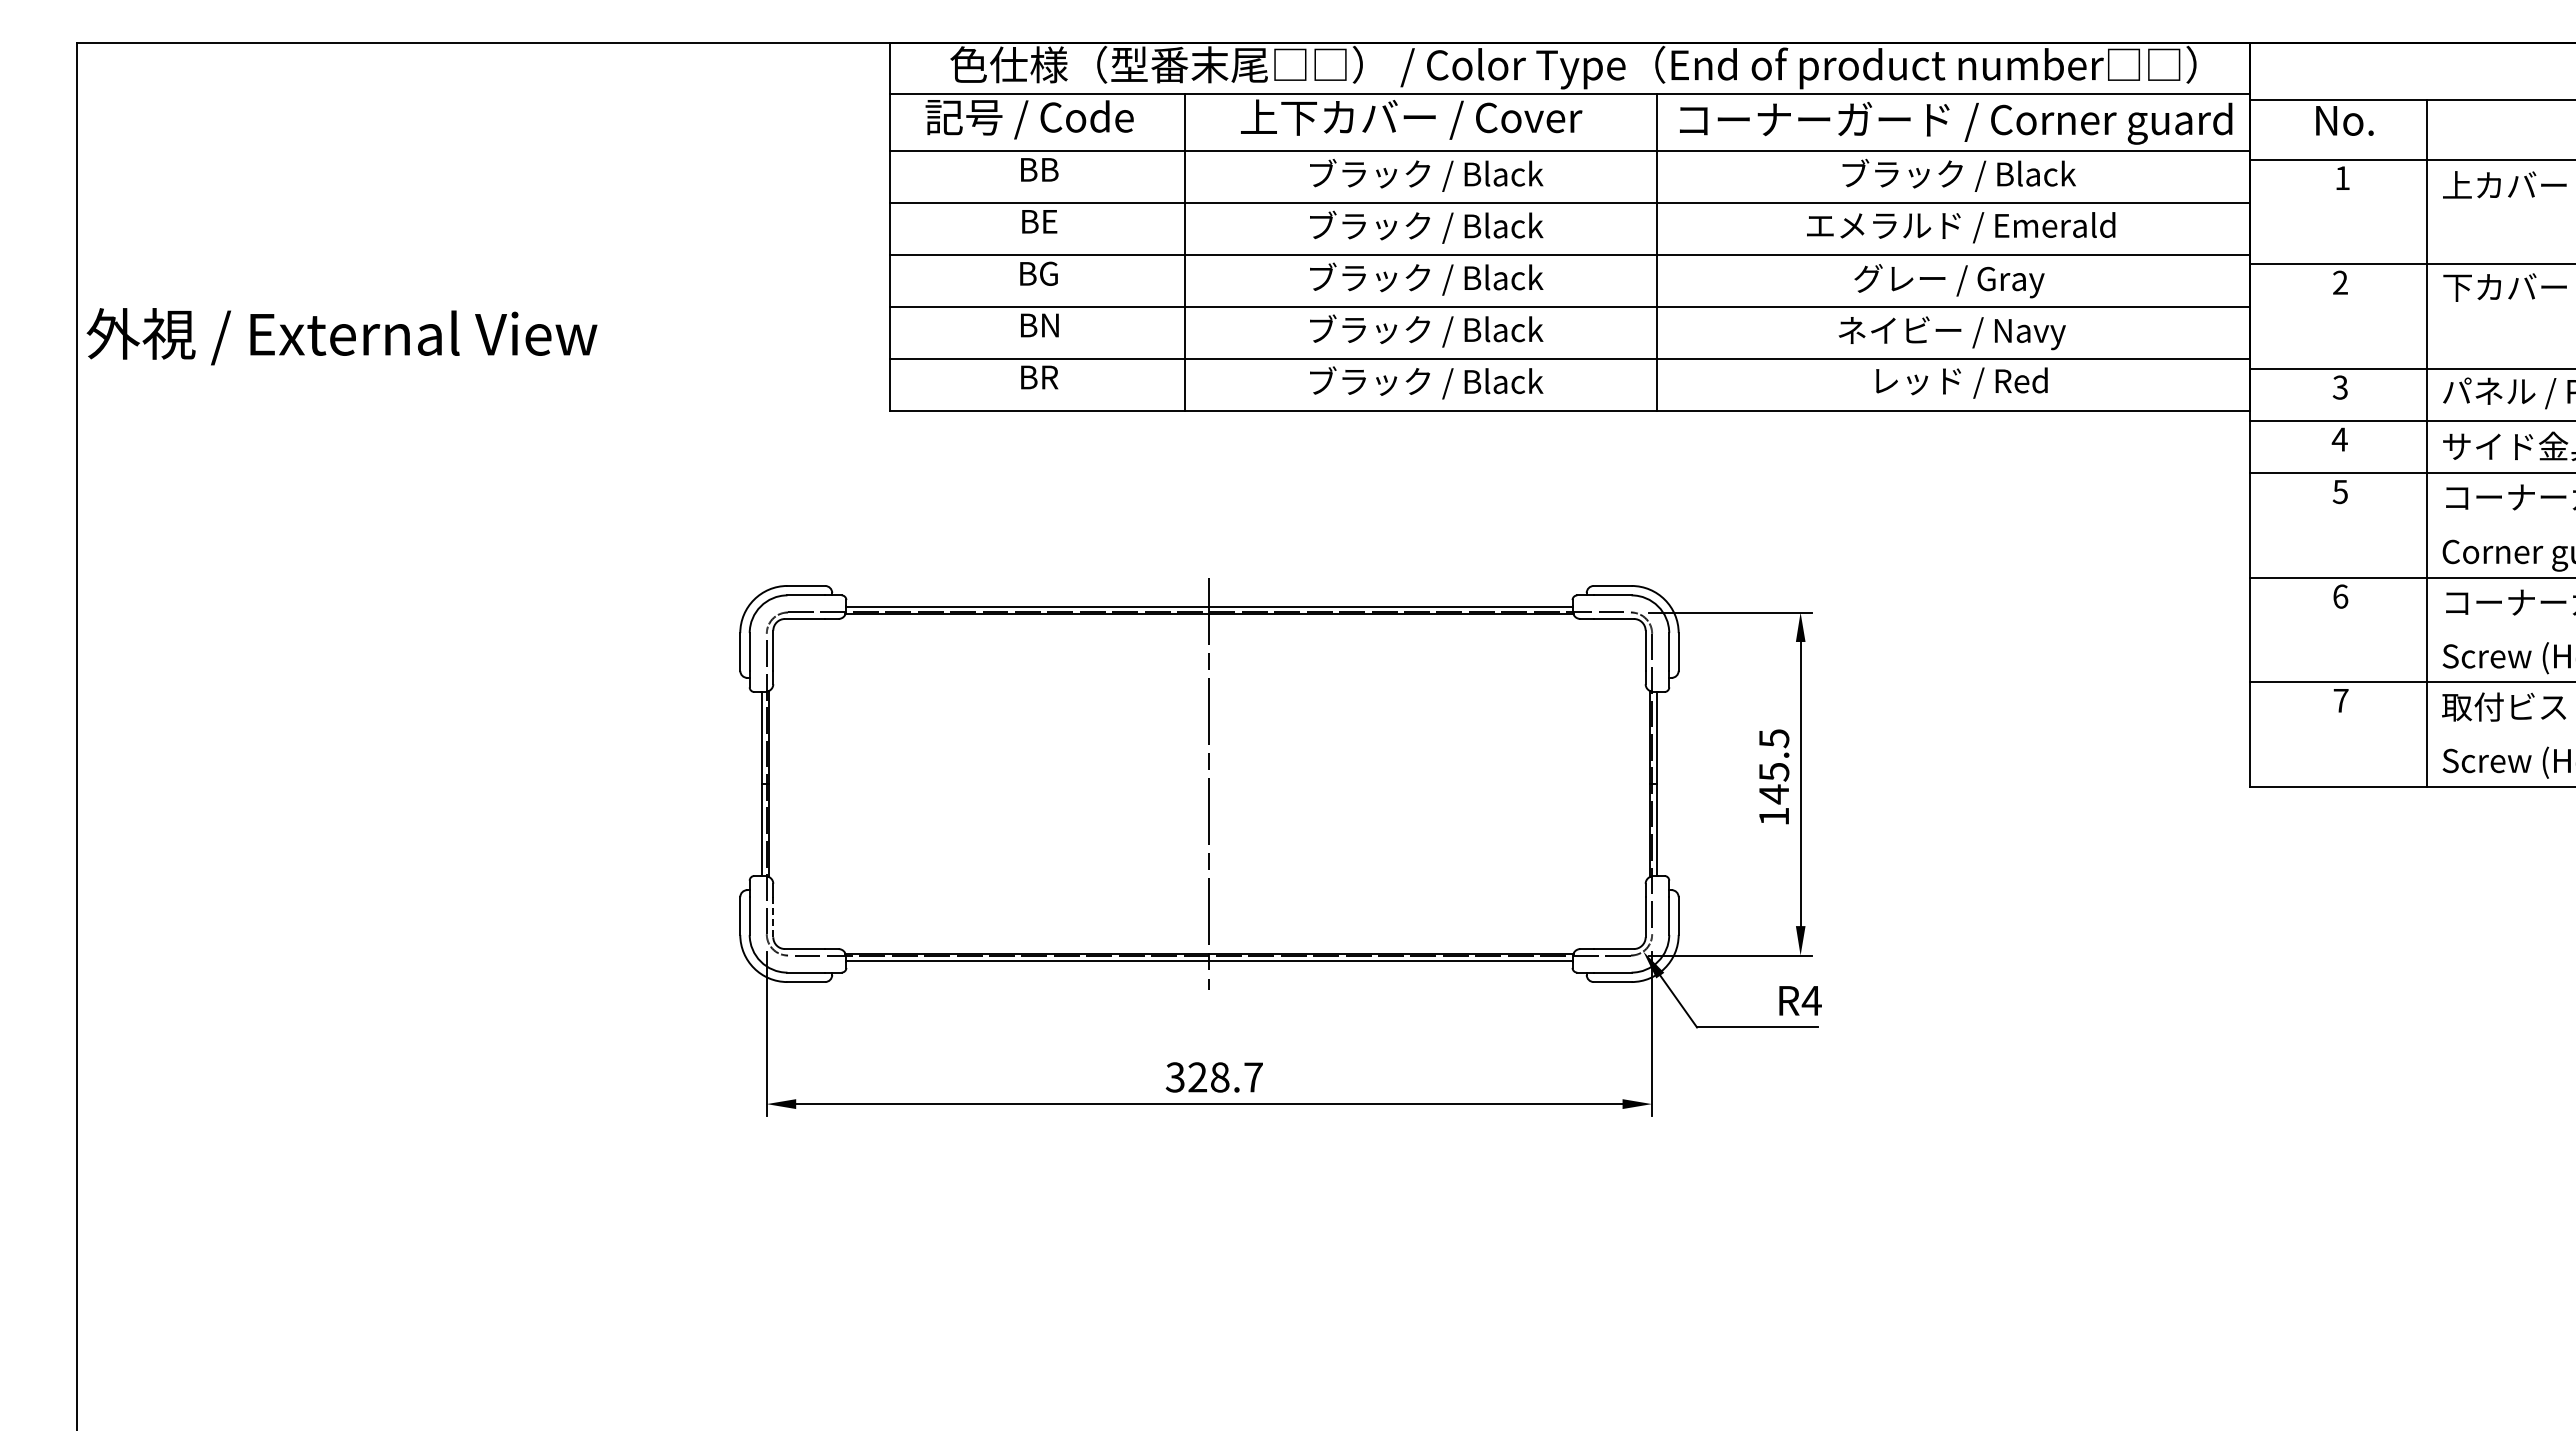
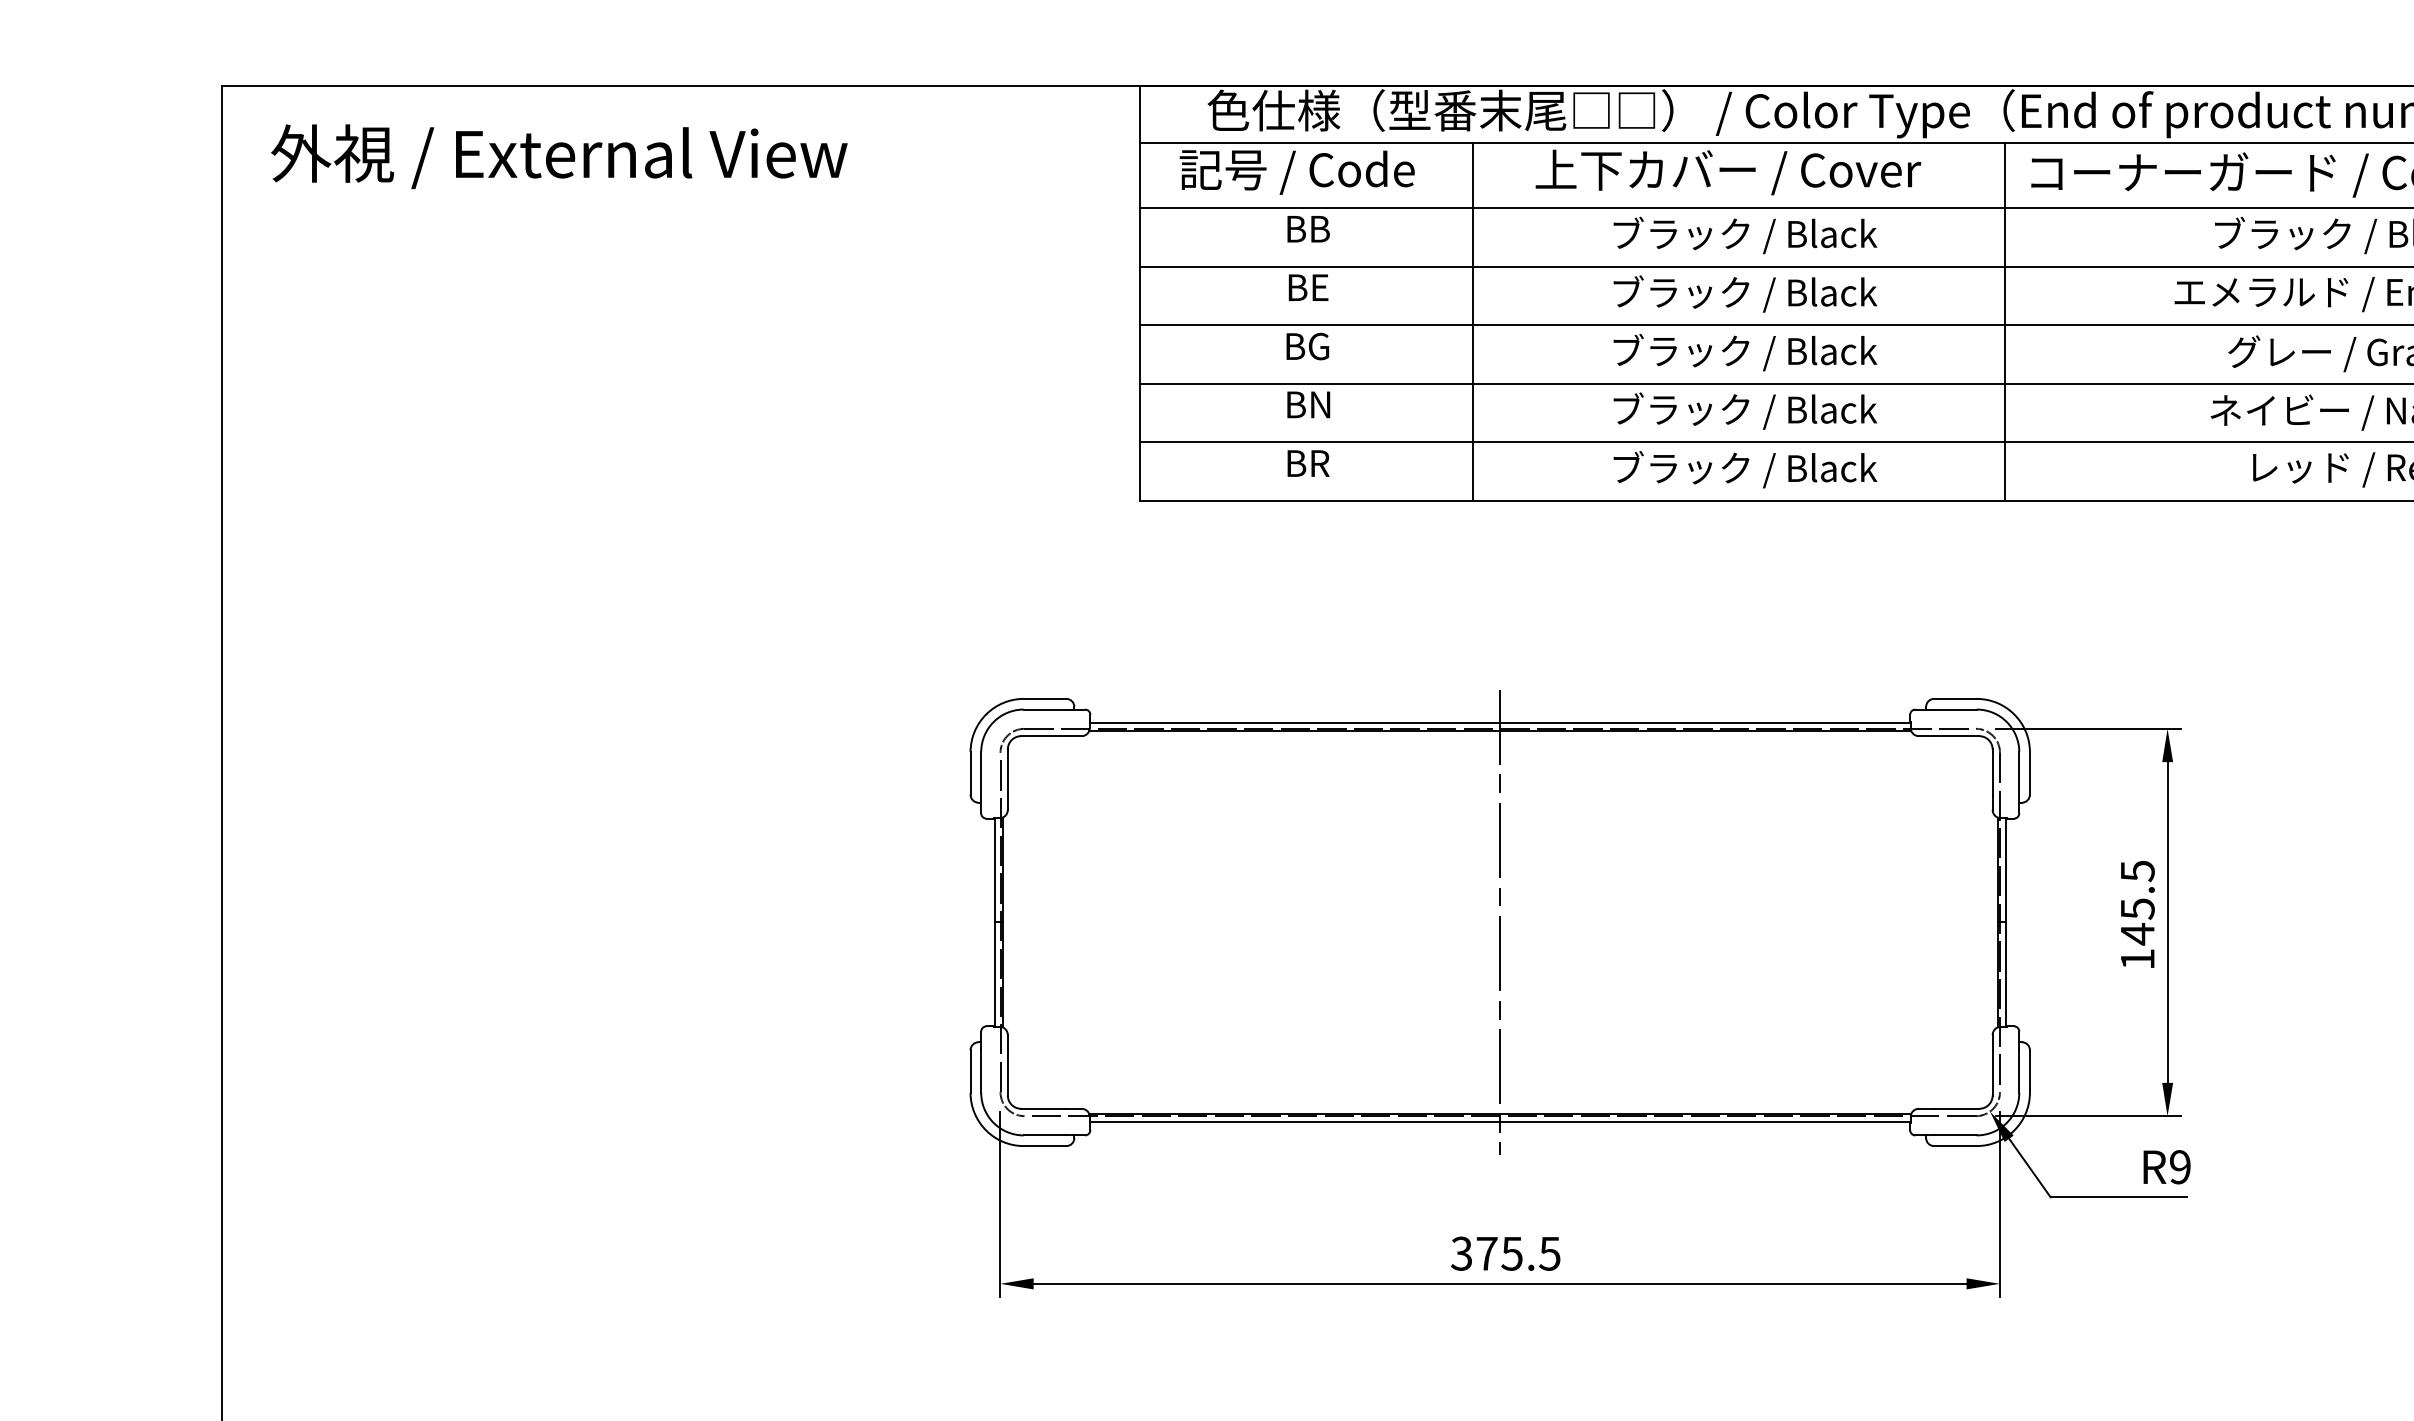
text: (341, 336) -> (558, 156), moved
line: (773, 916) -> (1008, 1072), dashed -> solid
text: (1811, 1000) -> (2179, 1166), R4 -> R9
text: (1225, 1077) -> (1518, 1253), 328.7 -> 375.5

